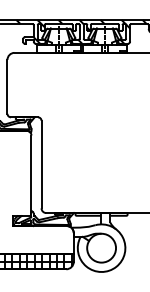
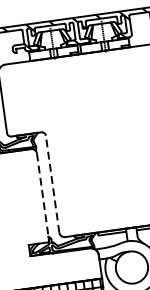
line: (41, 164) -> (52, 184), solid -> dashed
line: (31, 176) -> (43, 198), solid -> dashed

